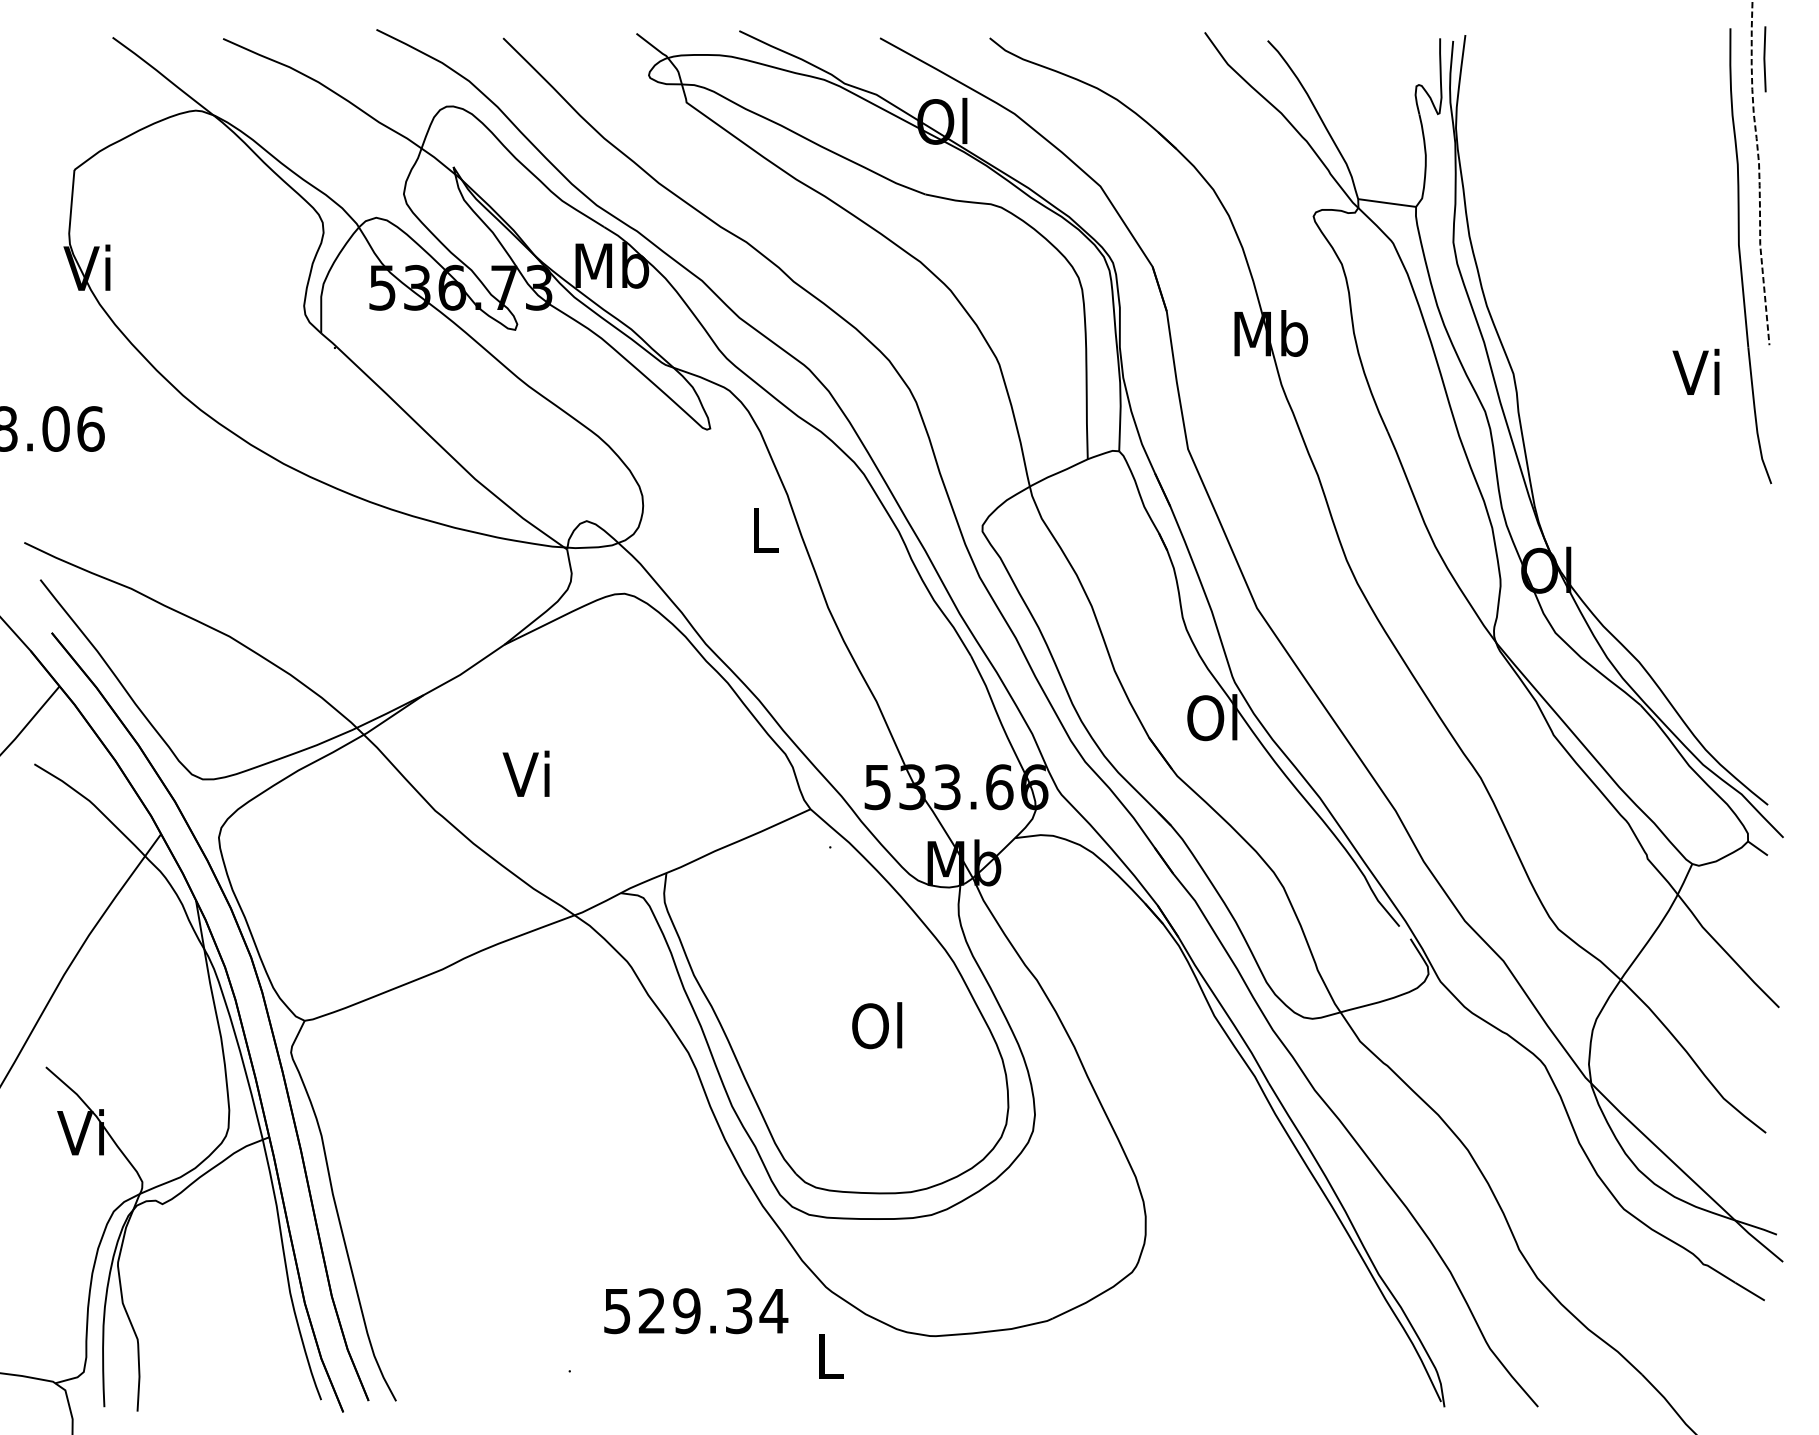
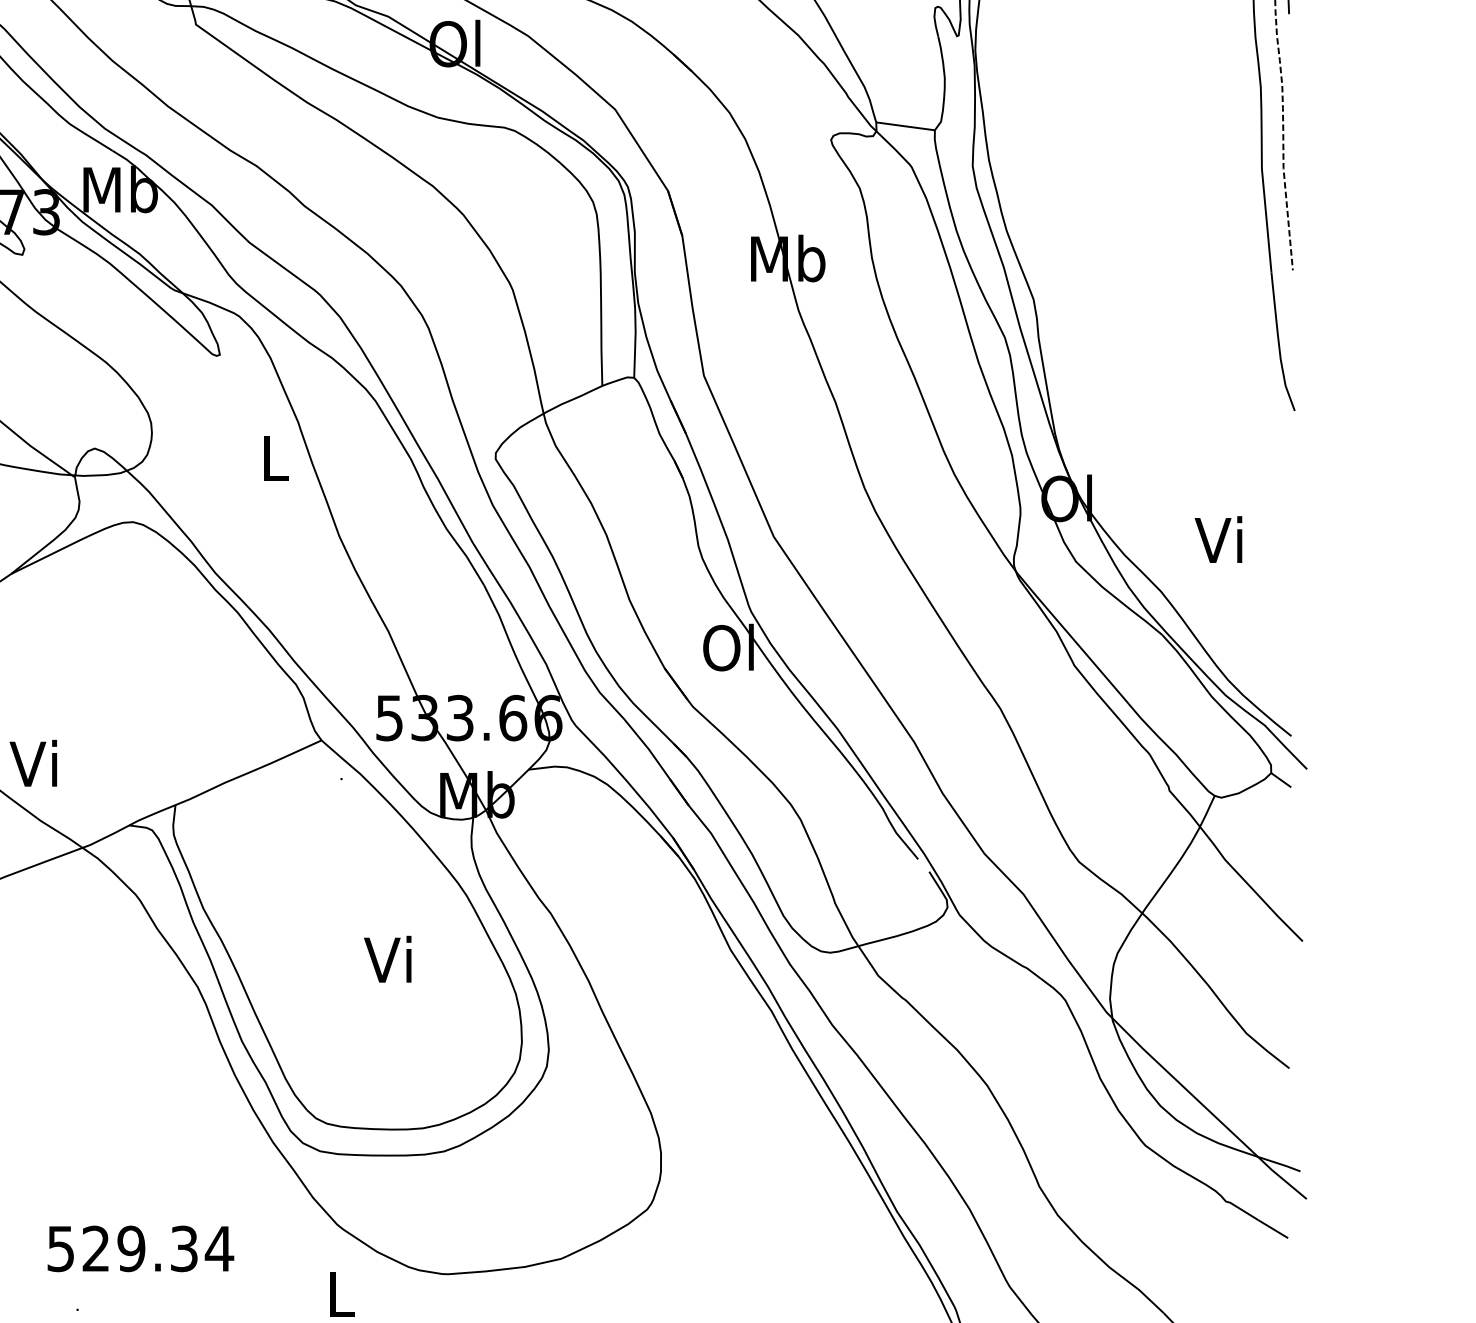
text: (1695, 371) -> (1217, 539), moved
text: (525, 773) -> (32, 762), moved
text: (877, 1025) -> (389, 959), Ol -> Vi
text: (696, 1311) -> (141, 1249), moved

